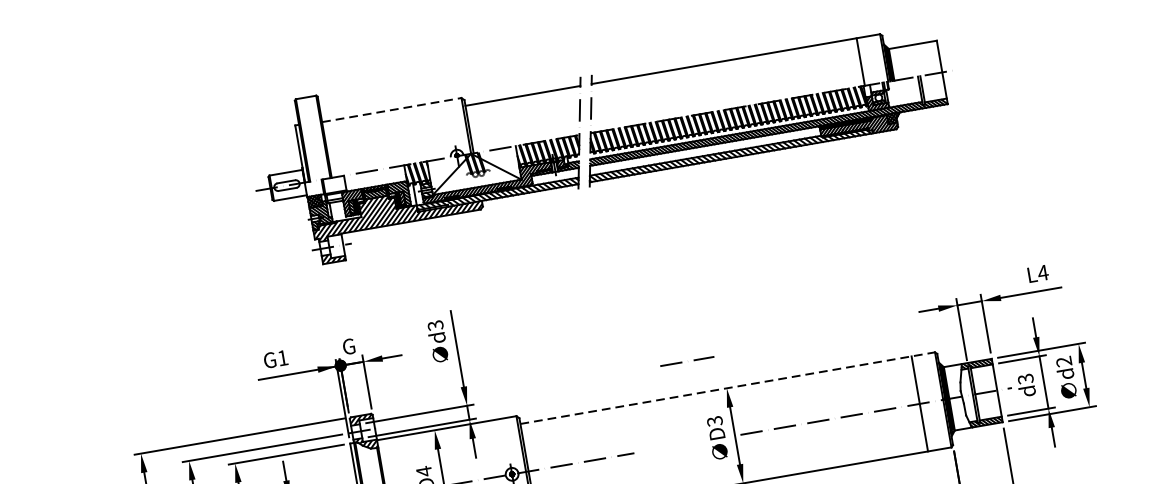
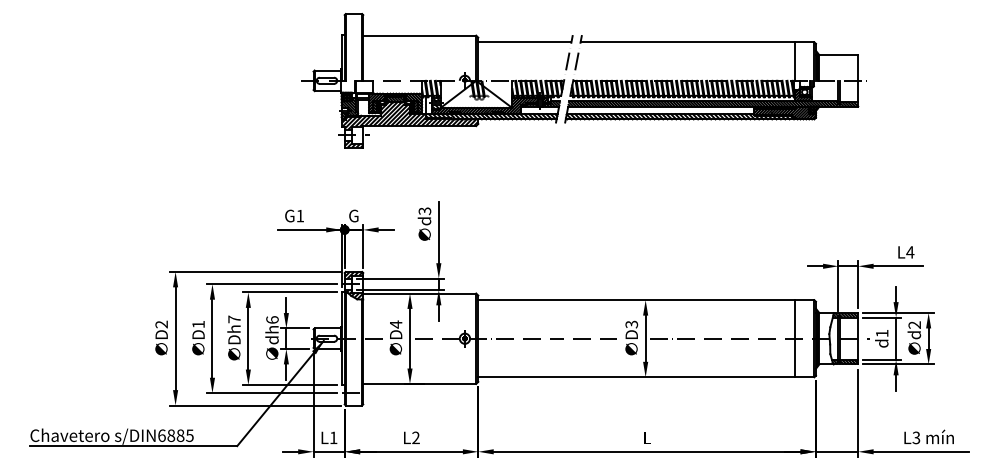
line: (391, 109) -> (419, 35), dashed -> solid
line: (681, 362) -> (590, 338), moved
text: (1024, 379) -> (881, 333), d3 -> d1
line: (727, 388) -> (646, 300), dashed -> solid

